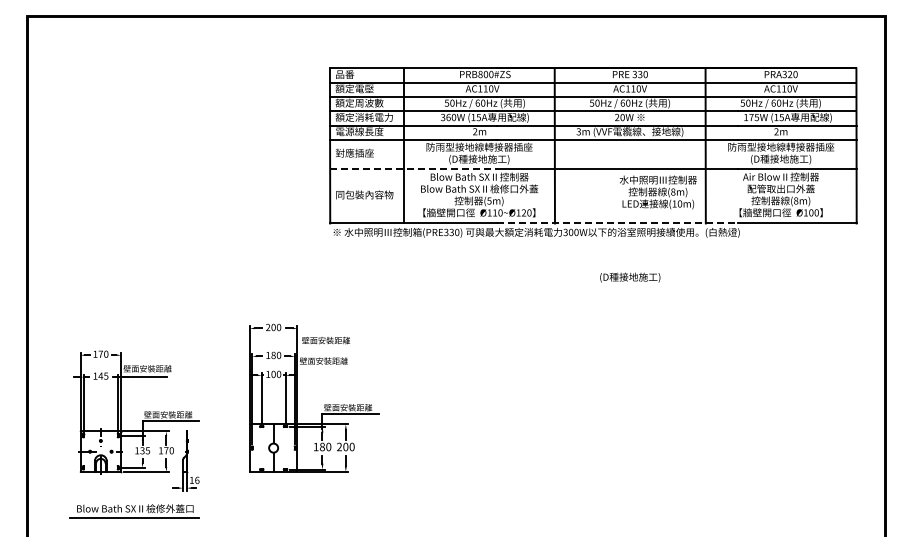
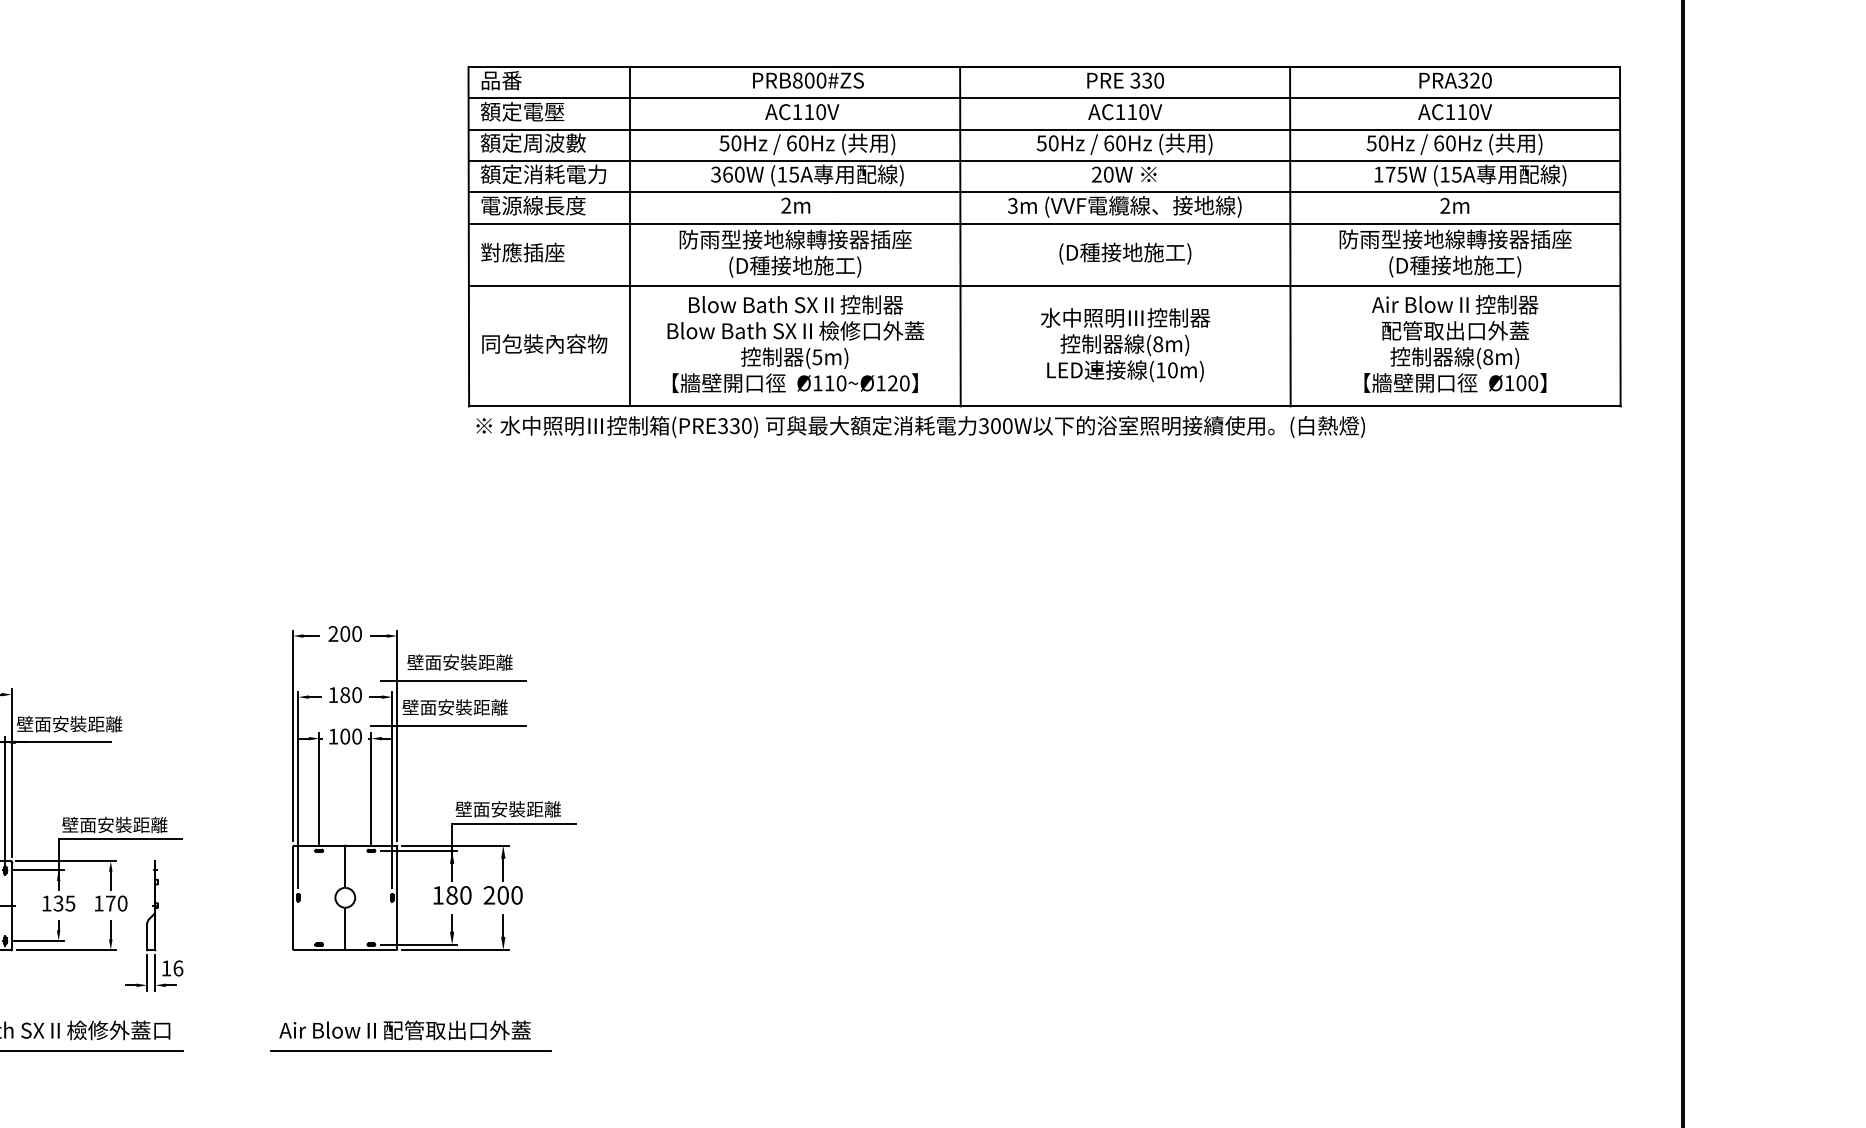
line: (413, 168) -> (651, 286), dashed -> solid
text: (657, 192) -> (1123, 345), moved
line: (617, 223) -> (1097, 406), dashed -> solid
text: (630, 277) -> (1125, 253), moved
line: (323, 348) -> (454, 679), added
line: (320, 369) -> (447, 725), added
part: (302, 511) -> (408, 1036), added

